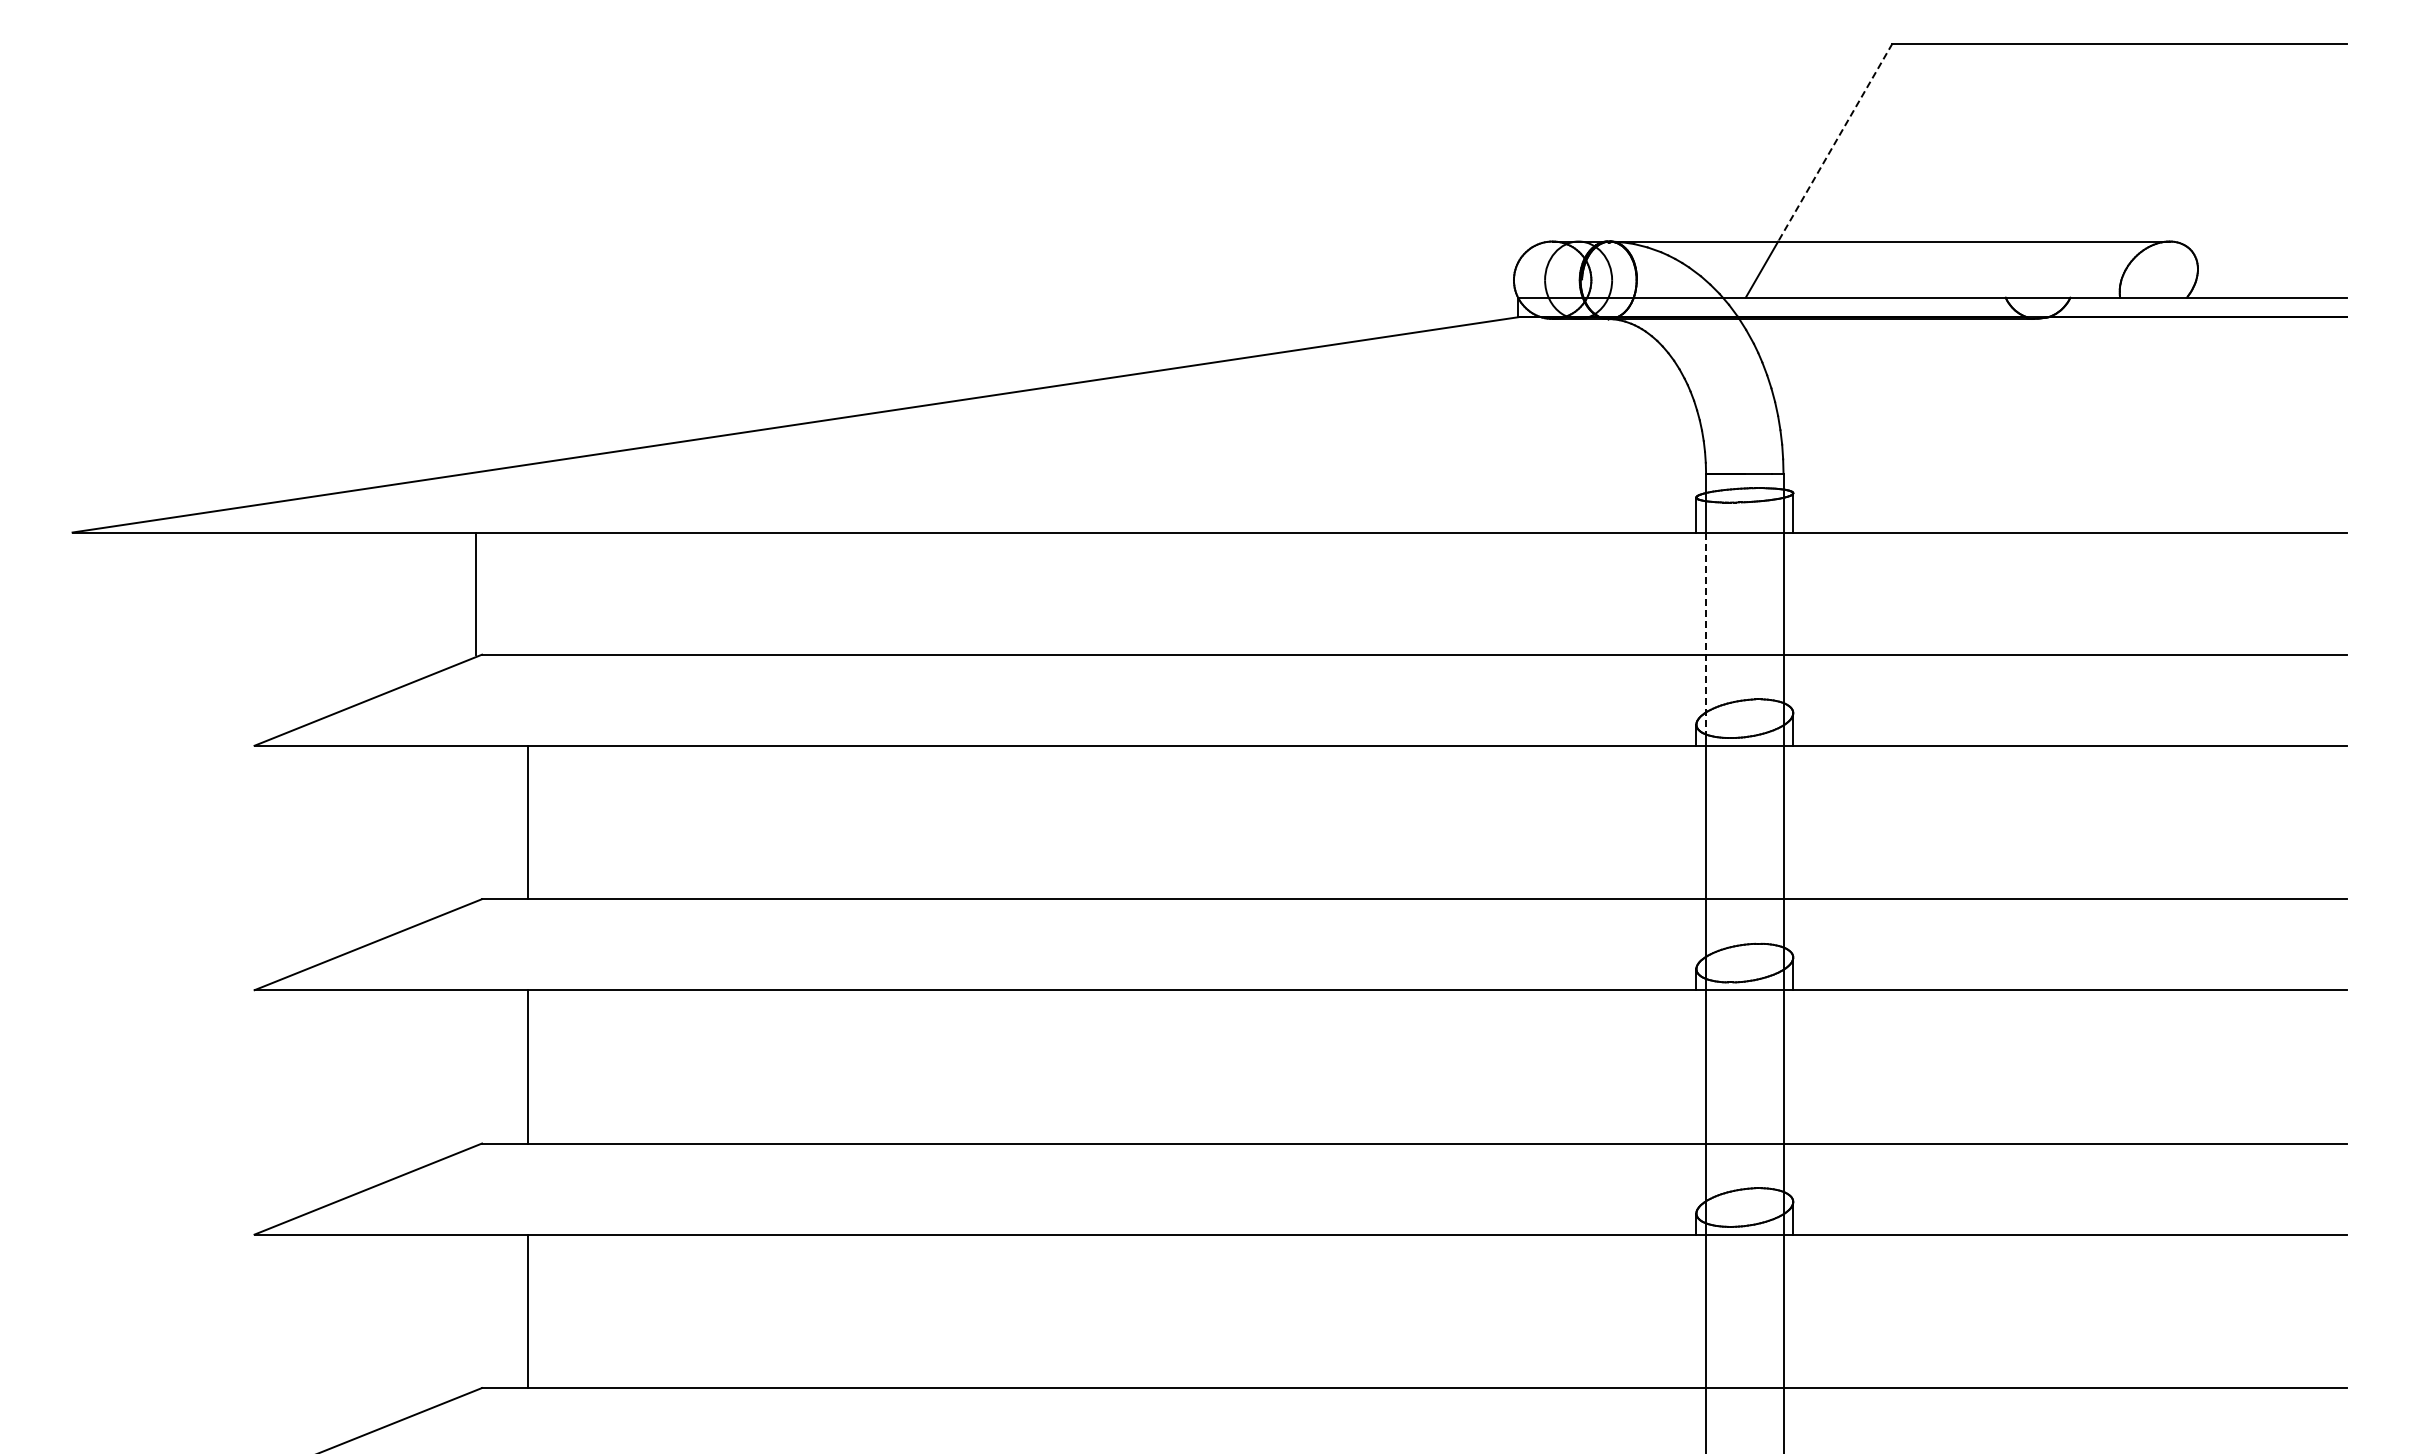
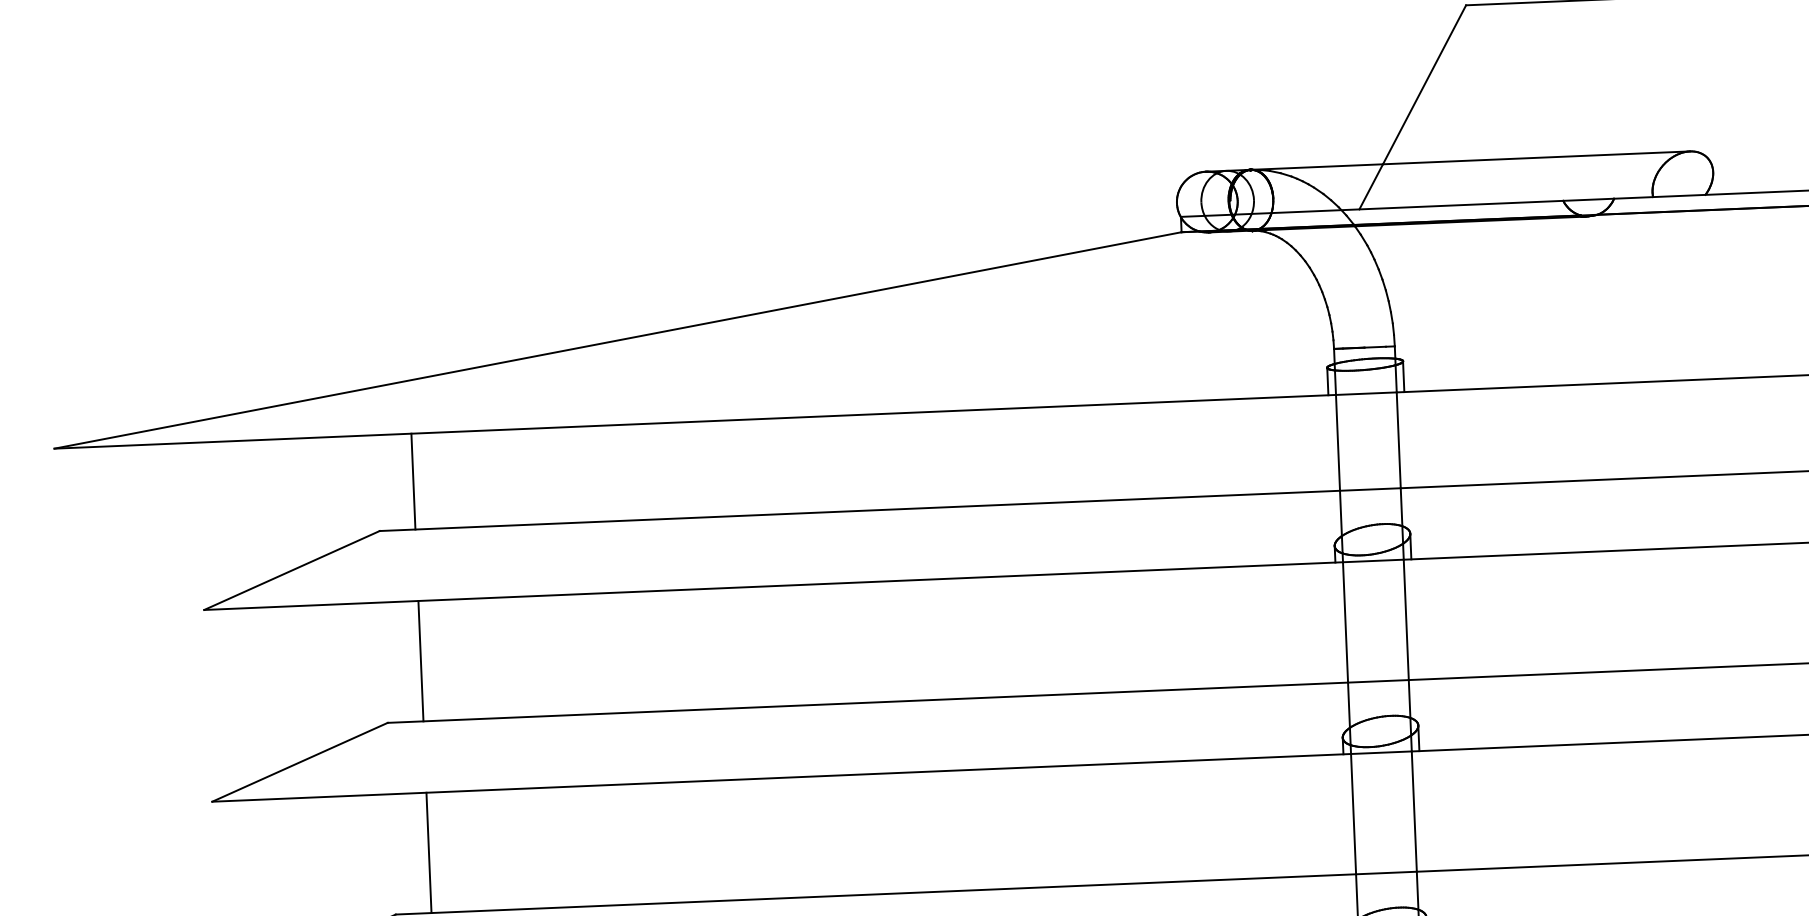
line: (1835, 143) -> (1424, 85), dashed -> solid
line: (475, 593) -> (413, 481), moved
line: (1706, 633) -> (1339, 474), dashed -> solid

